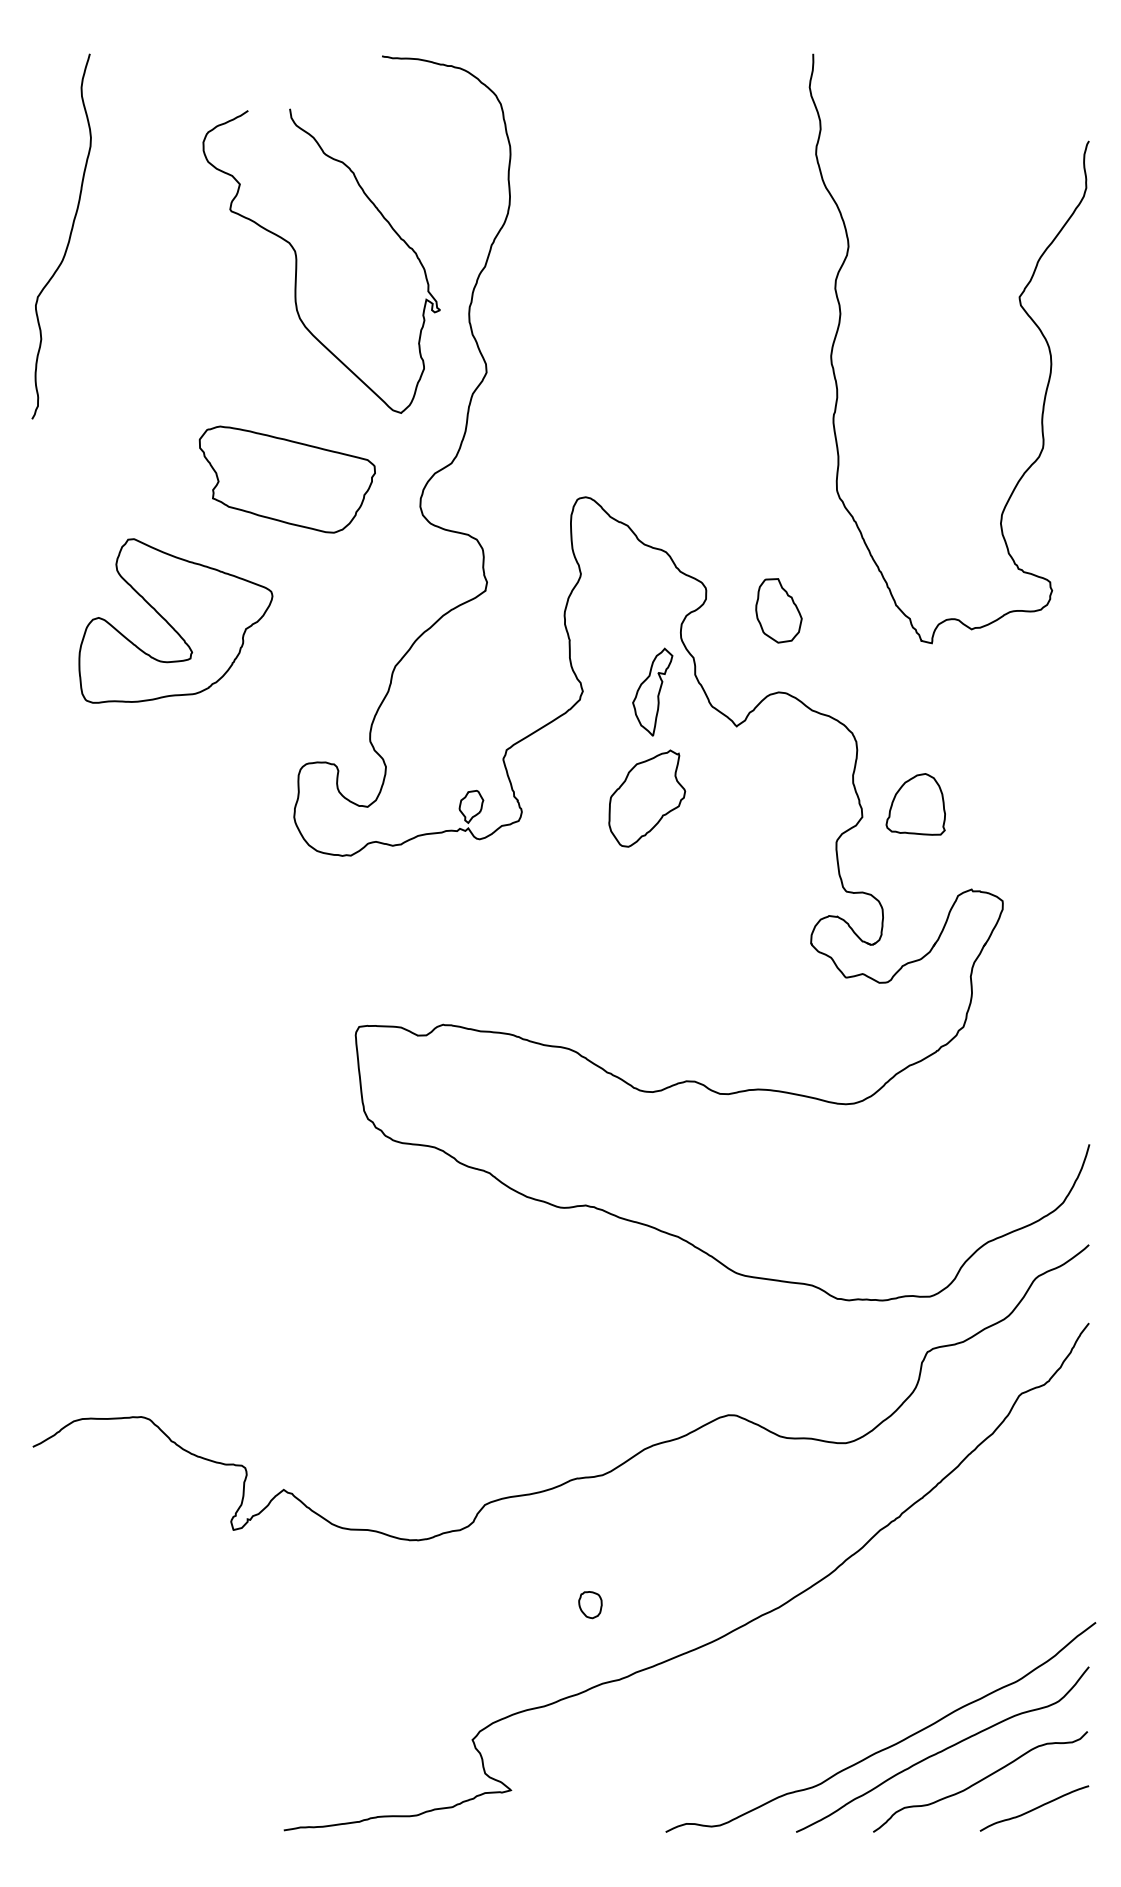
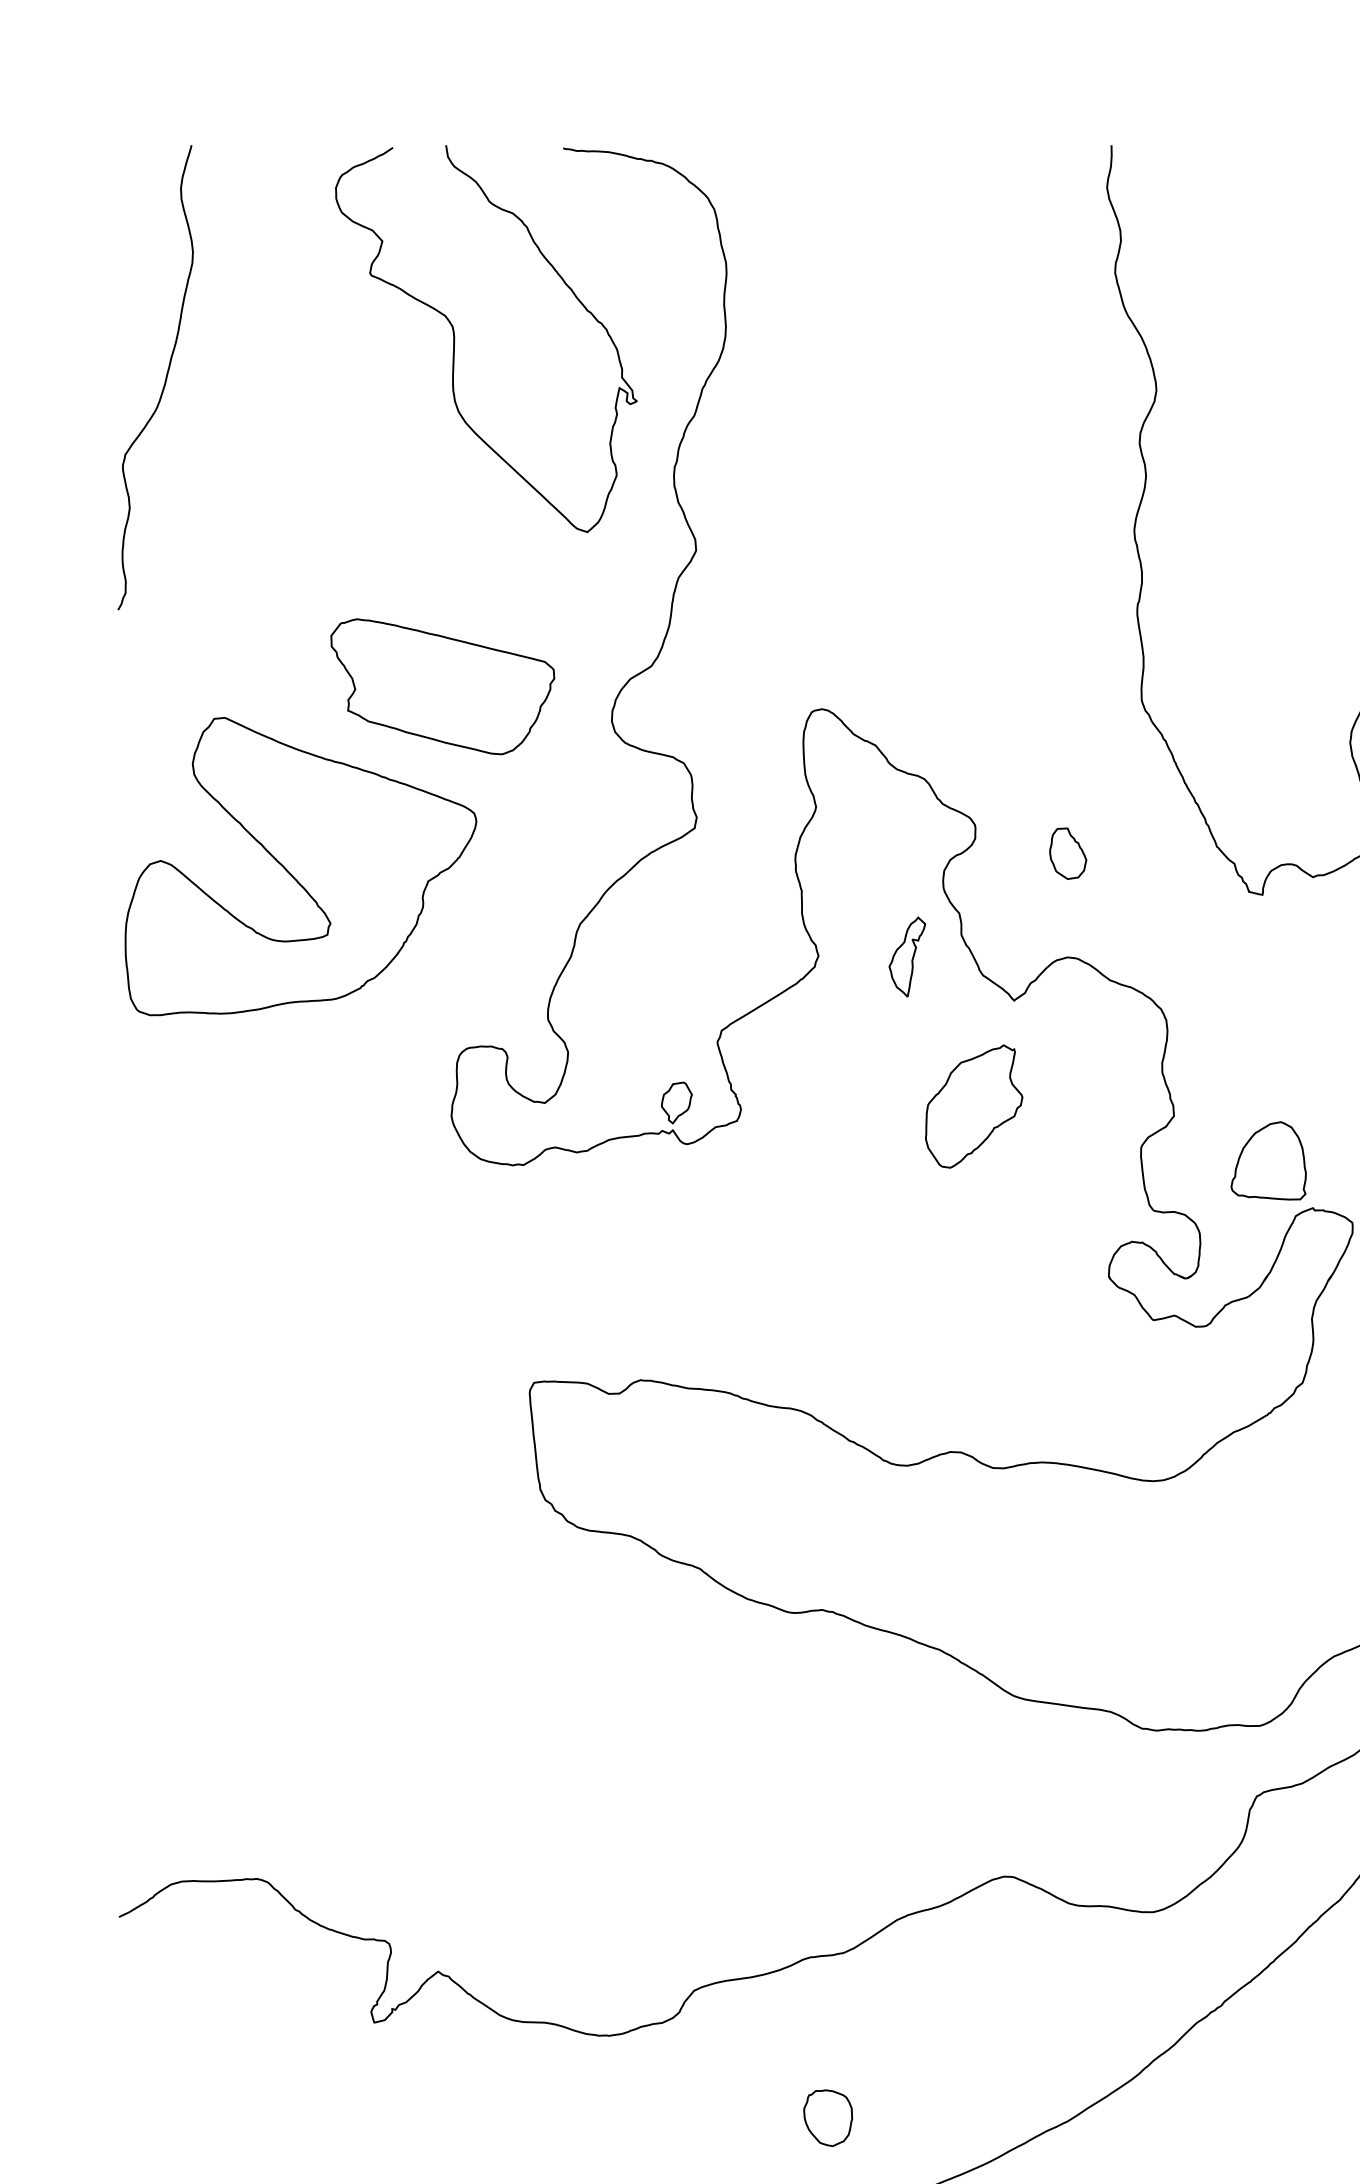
curve: (297, 260) -> (455, 338), moved
part: (779, 610) -> (1068, 853), size x0.62
part: (175, 620) -> (300, 865), size x1.43
part: (652, 691) -> (907, 956), size x0.71
part: (647, 798) -> (974, 1106), moved
part: (915, 804) -> (1268, 1161), moved
part: (590, 1604) -> (828, 2117), size x1.67

